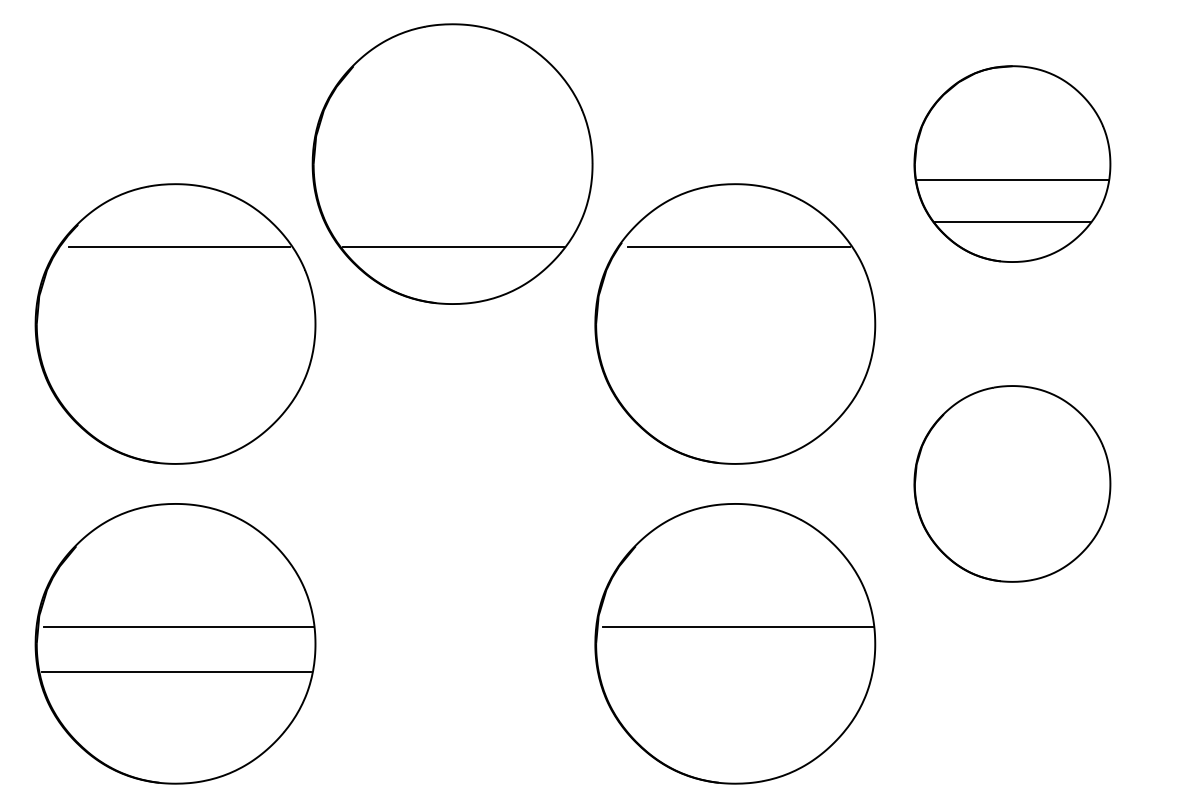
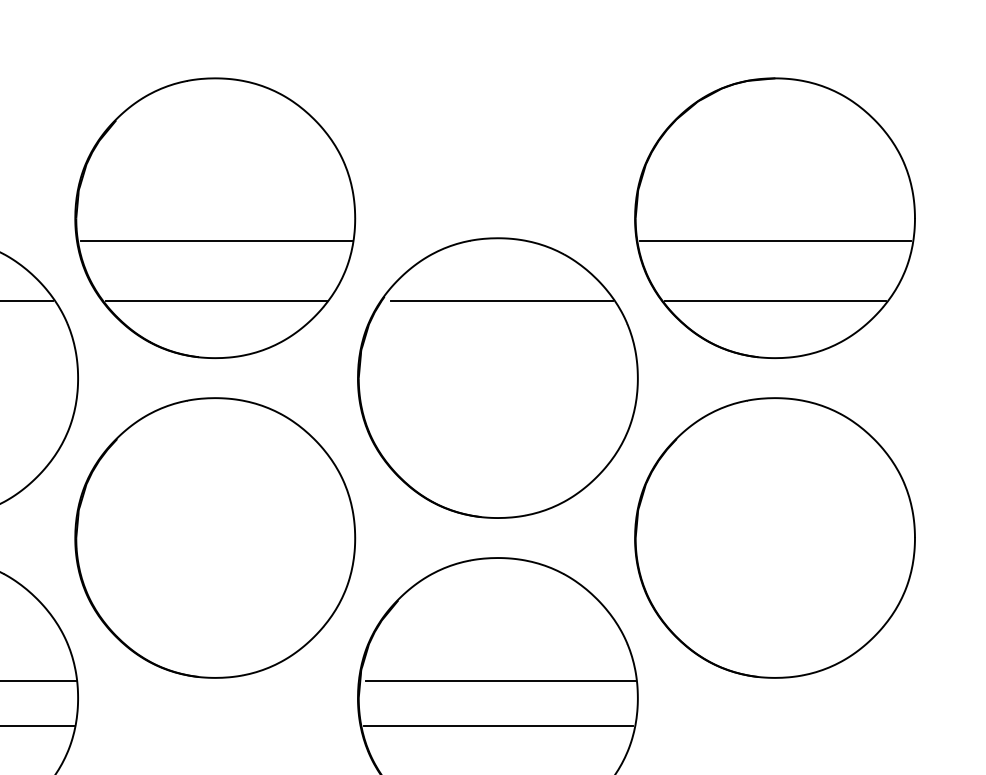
part: (1012, 163) -> (775, 217), size x1.43
line: (453, 187) -> (216, 241), added
part: (452, 483) -> (215, 537), added
part: (1012, 483) -> (775, 537), size x1.43
line: (735, 671) -> (498, 725), added

